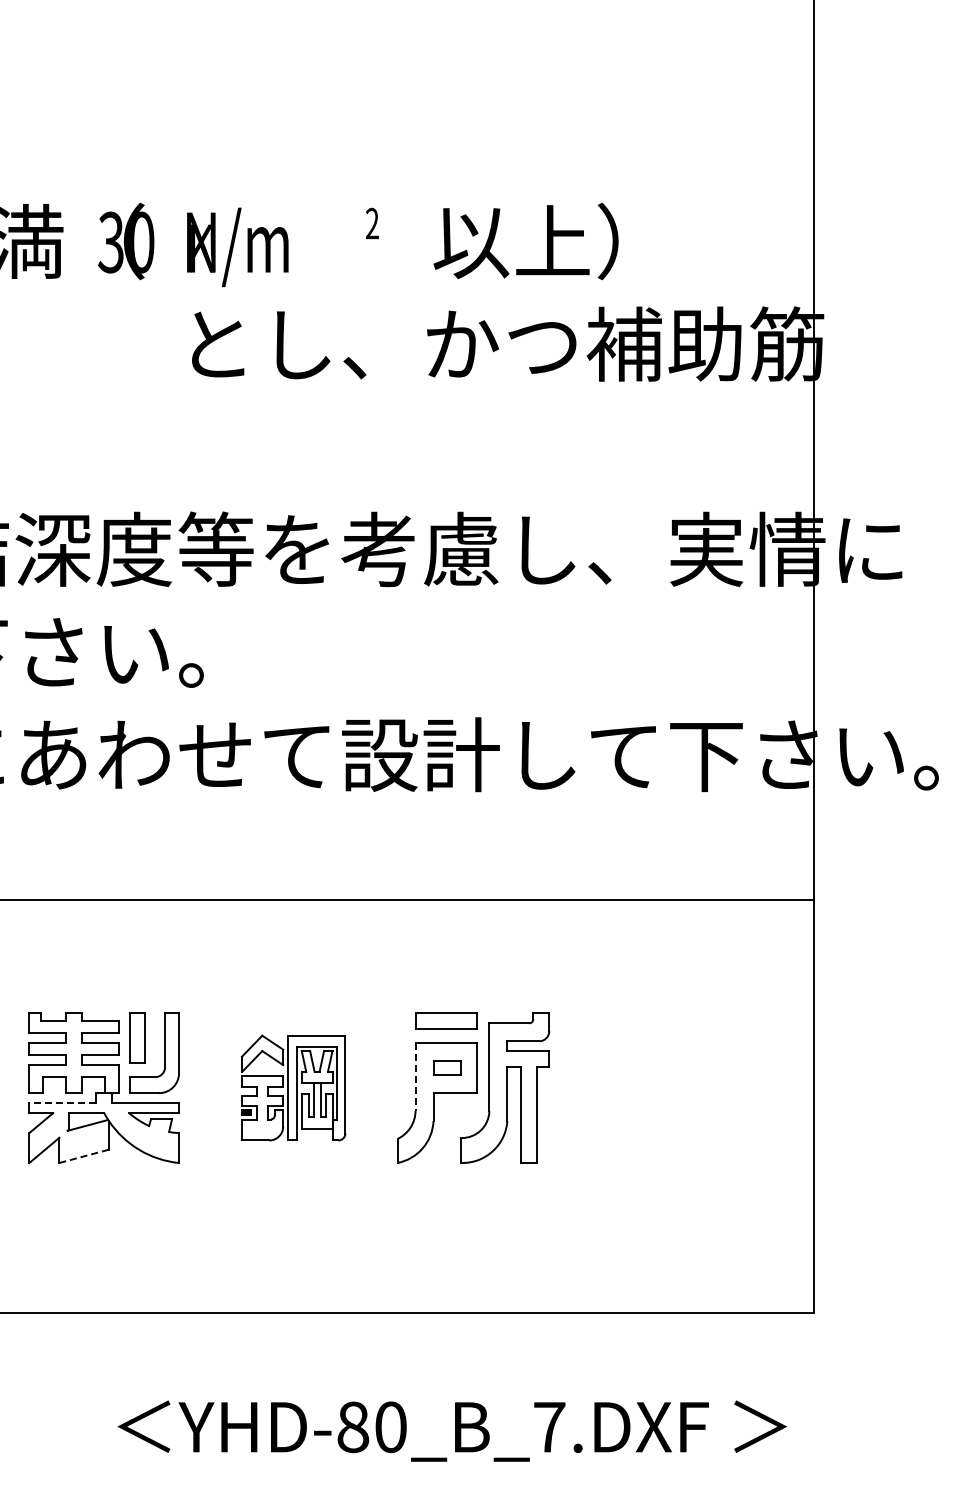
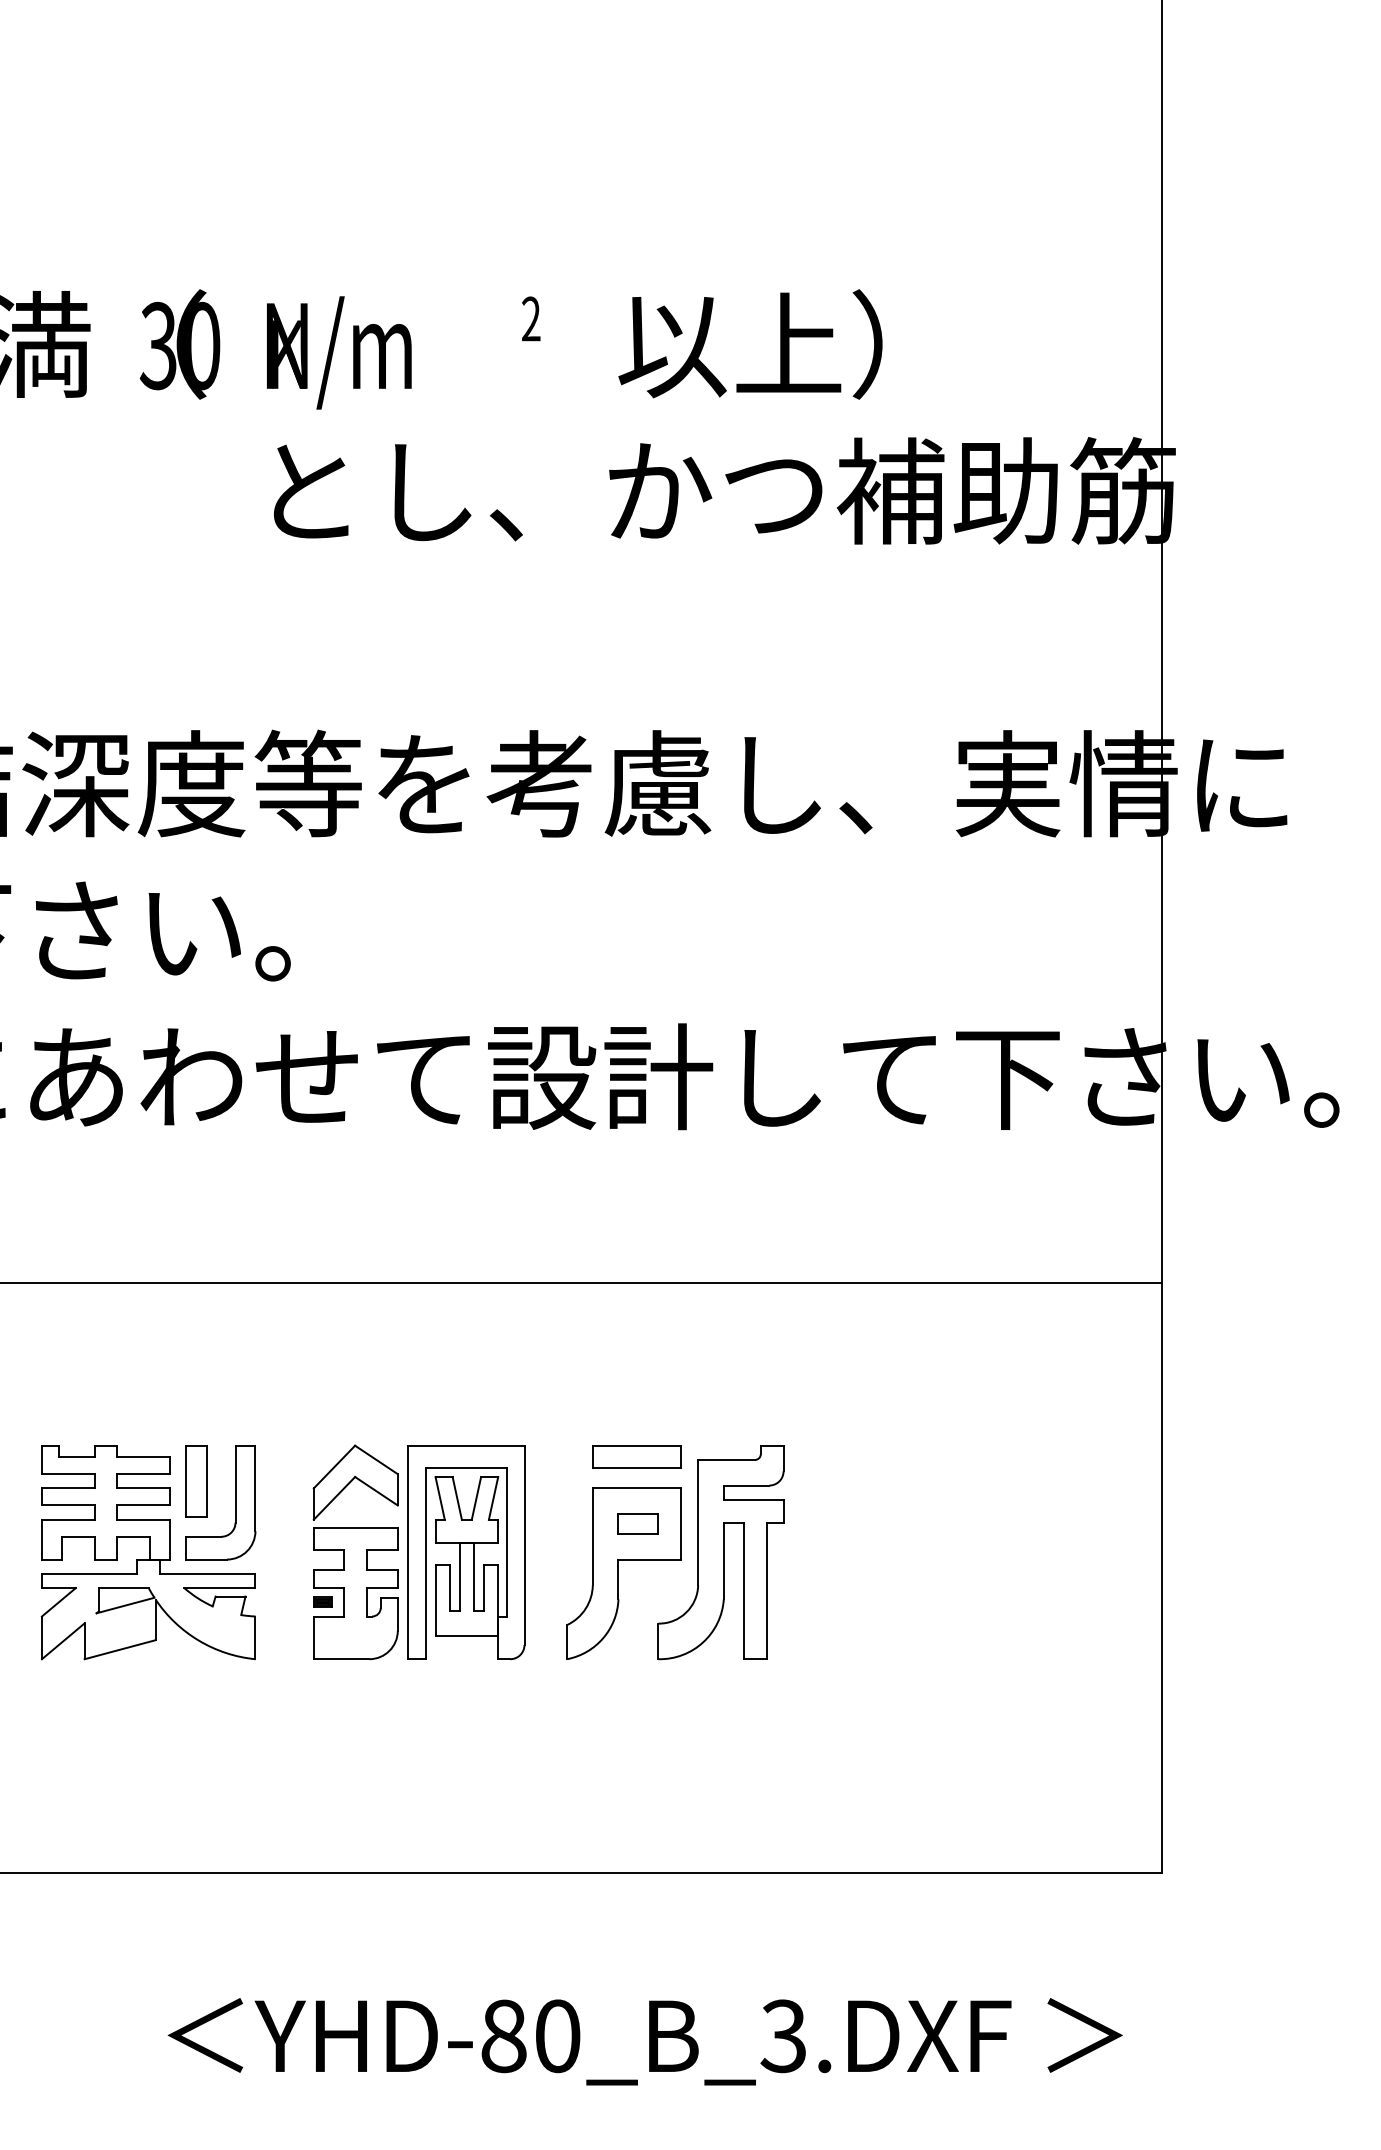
line: (415, 1077) -> (592, 1537), dashed -> solid
part: (293, 1087) -> (418, 1551), size x1.43
line: (62, 1103) -> (89, 1574), dashed -> solid
line: (84, 1156) -> (120, 1649), dashed -> solid
text: (549, 1427) -> (783, 2036), YHD-80_B_7.DXF -> YHD-80_B_3.DXF

